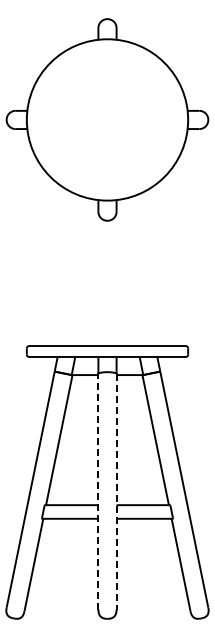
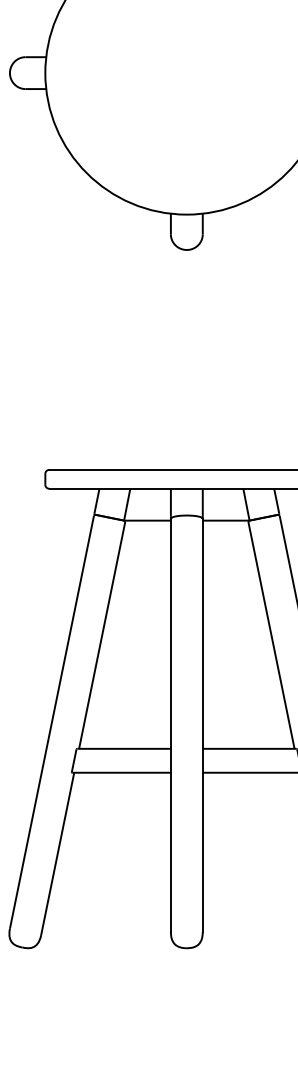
line: (98, 491) -> (171, 724), dashed -> solid
line: (116, 491) -> (202, 724), dashed -> solid

